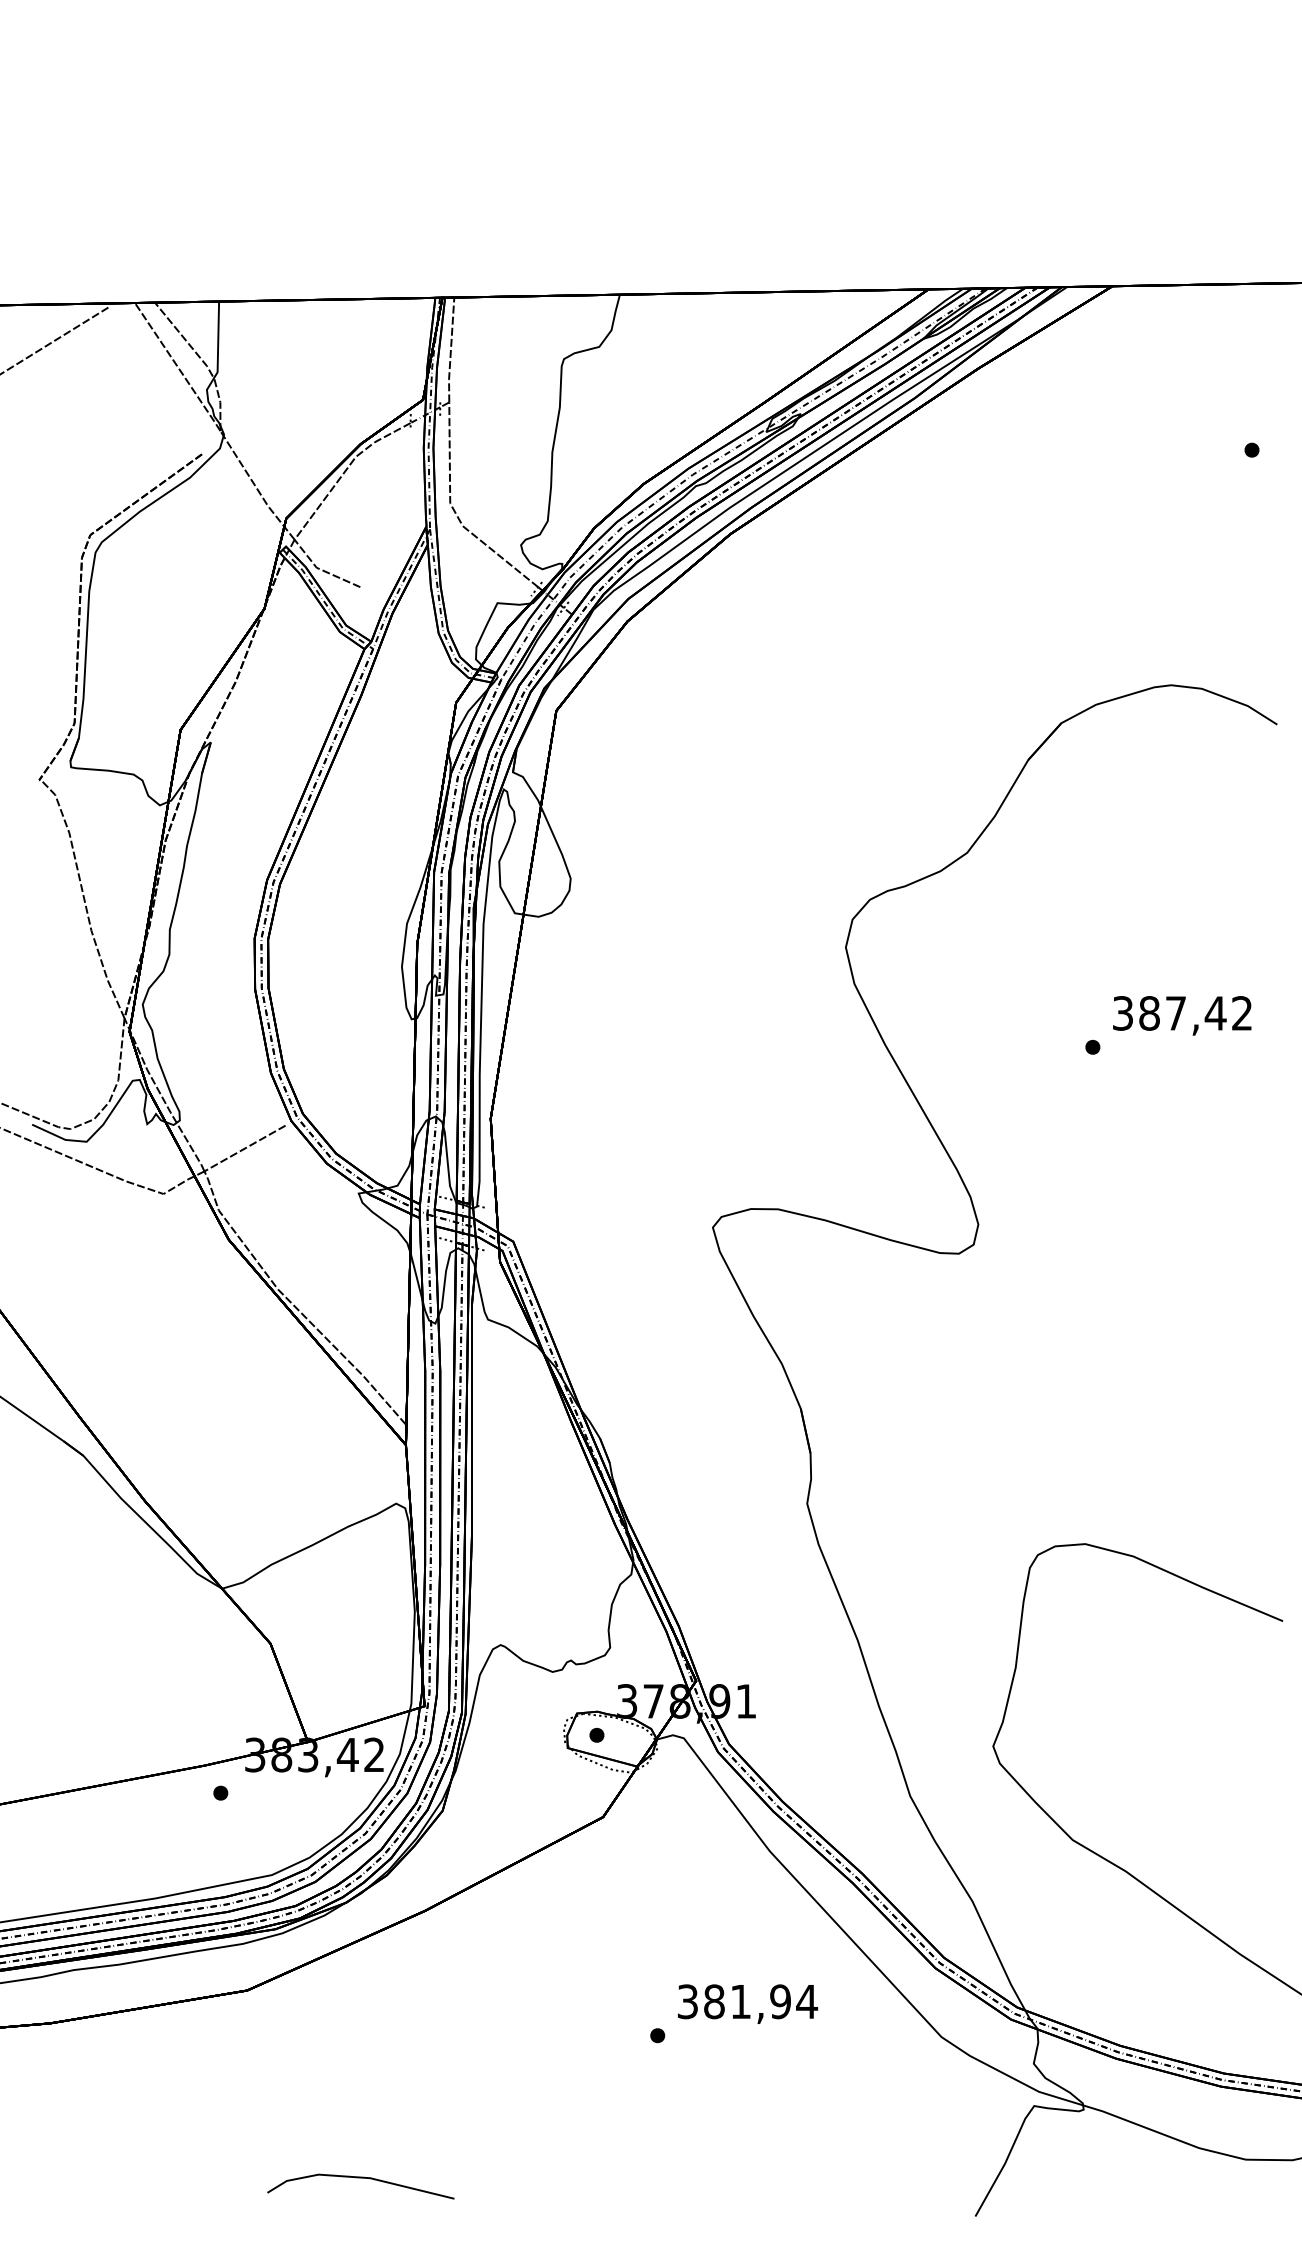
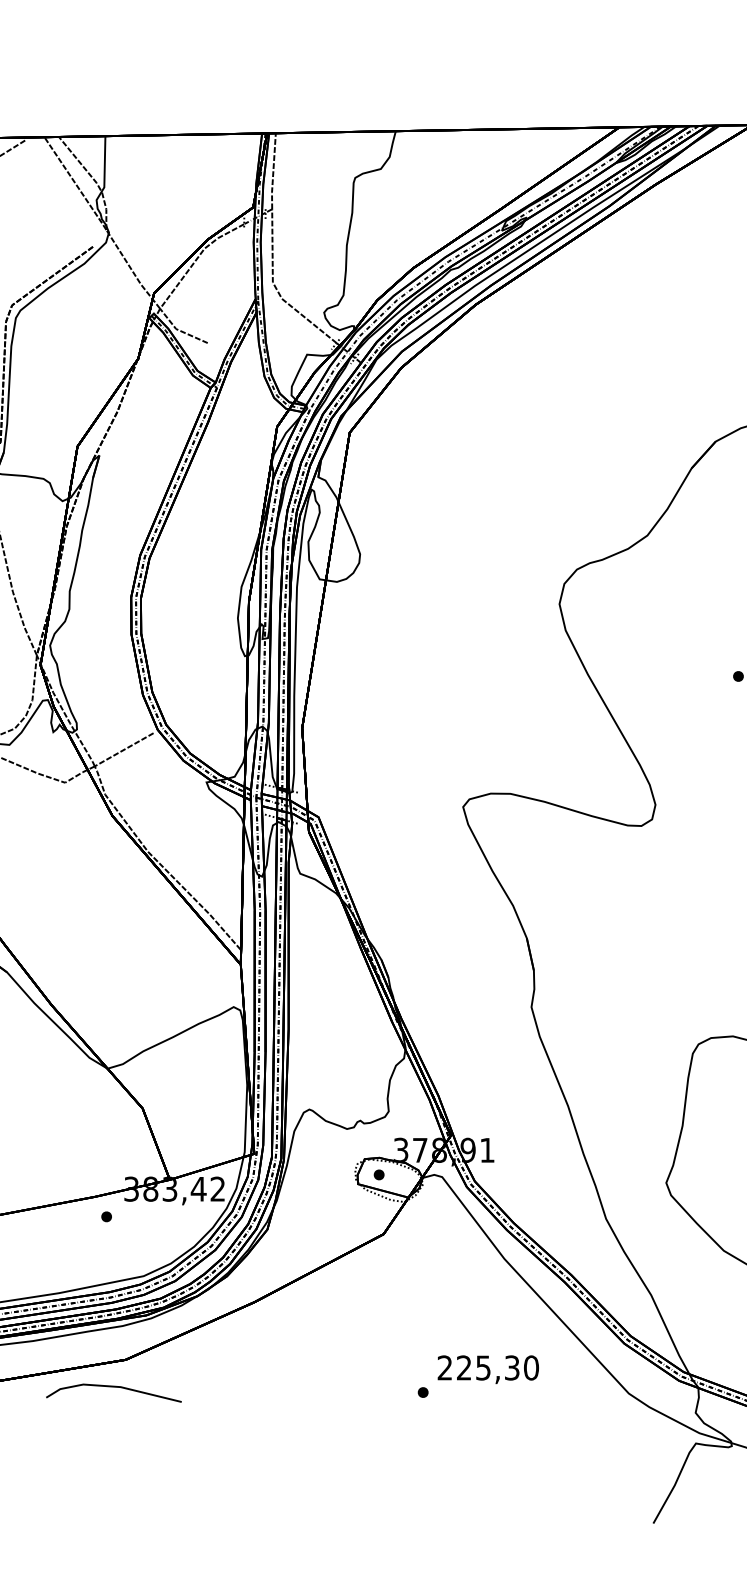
text: (747, 2001) -> (488, 1367), 381,94 -> 225,30
line: (360, 2178) -> (113, 1387), moved

